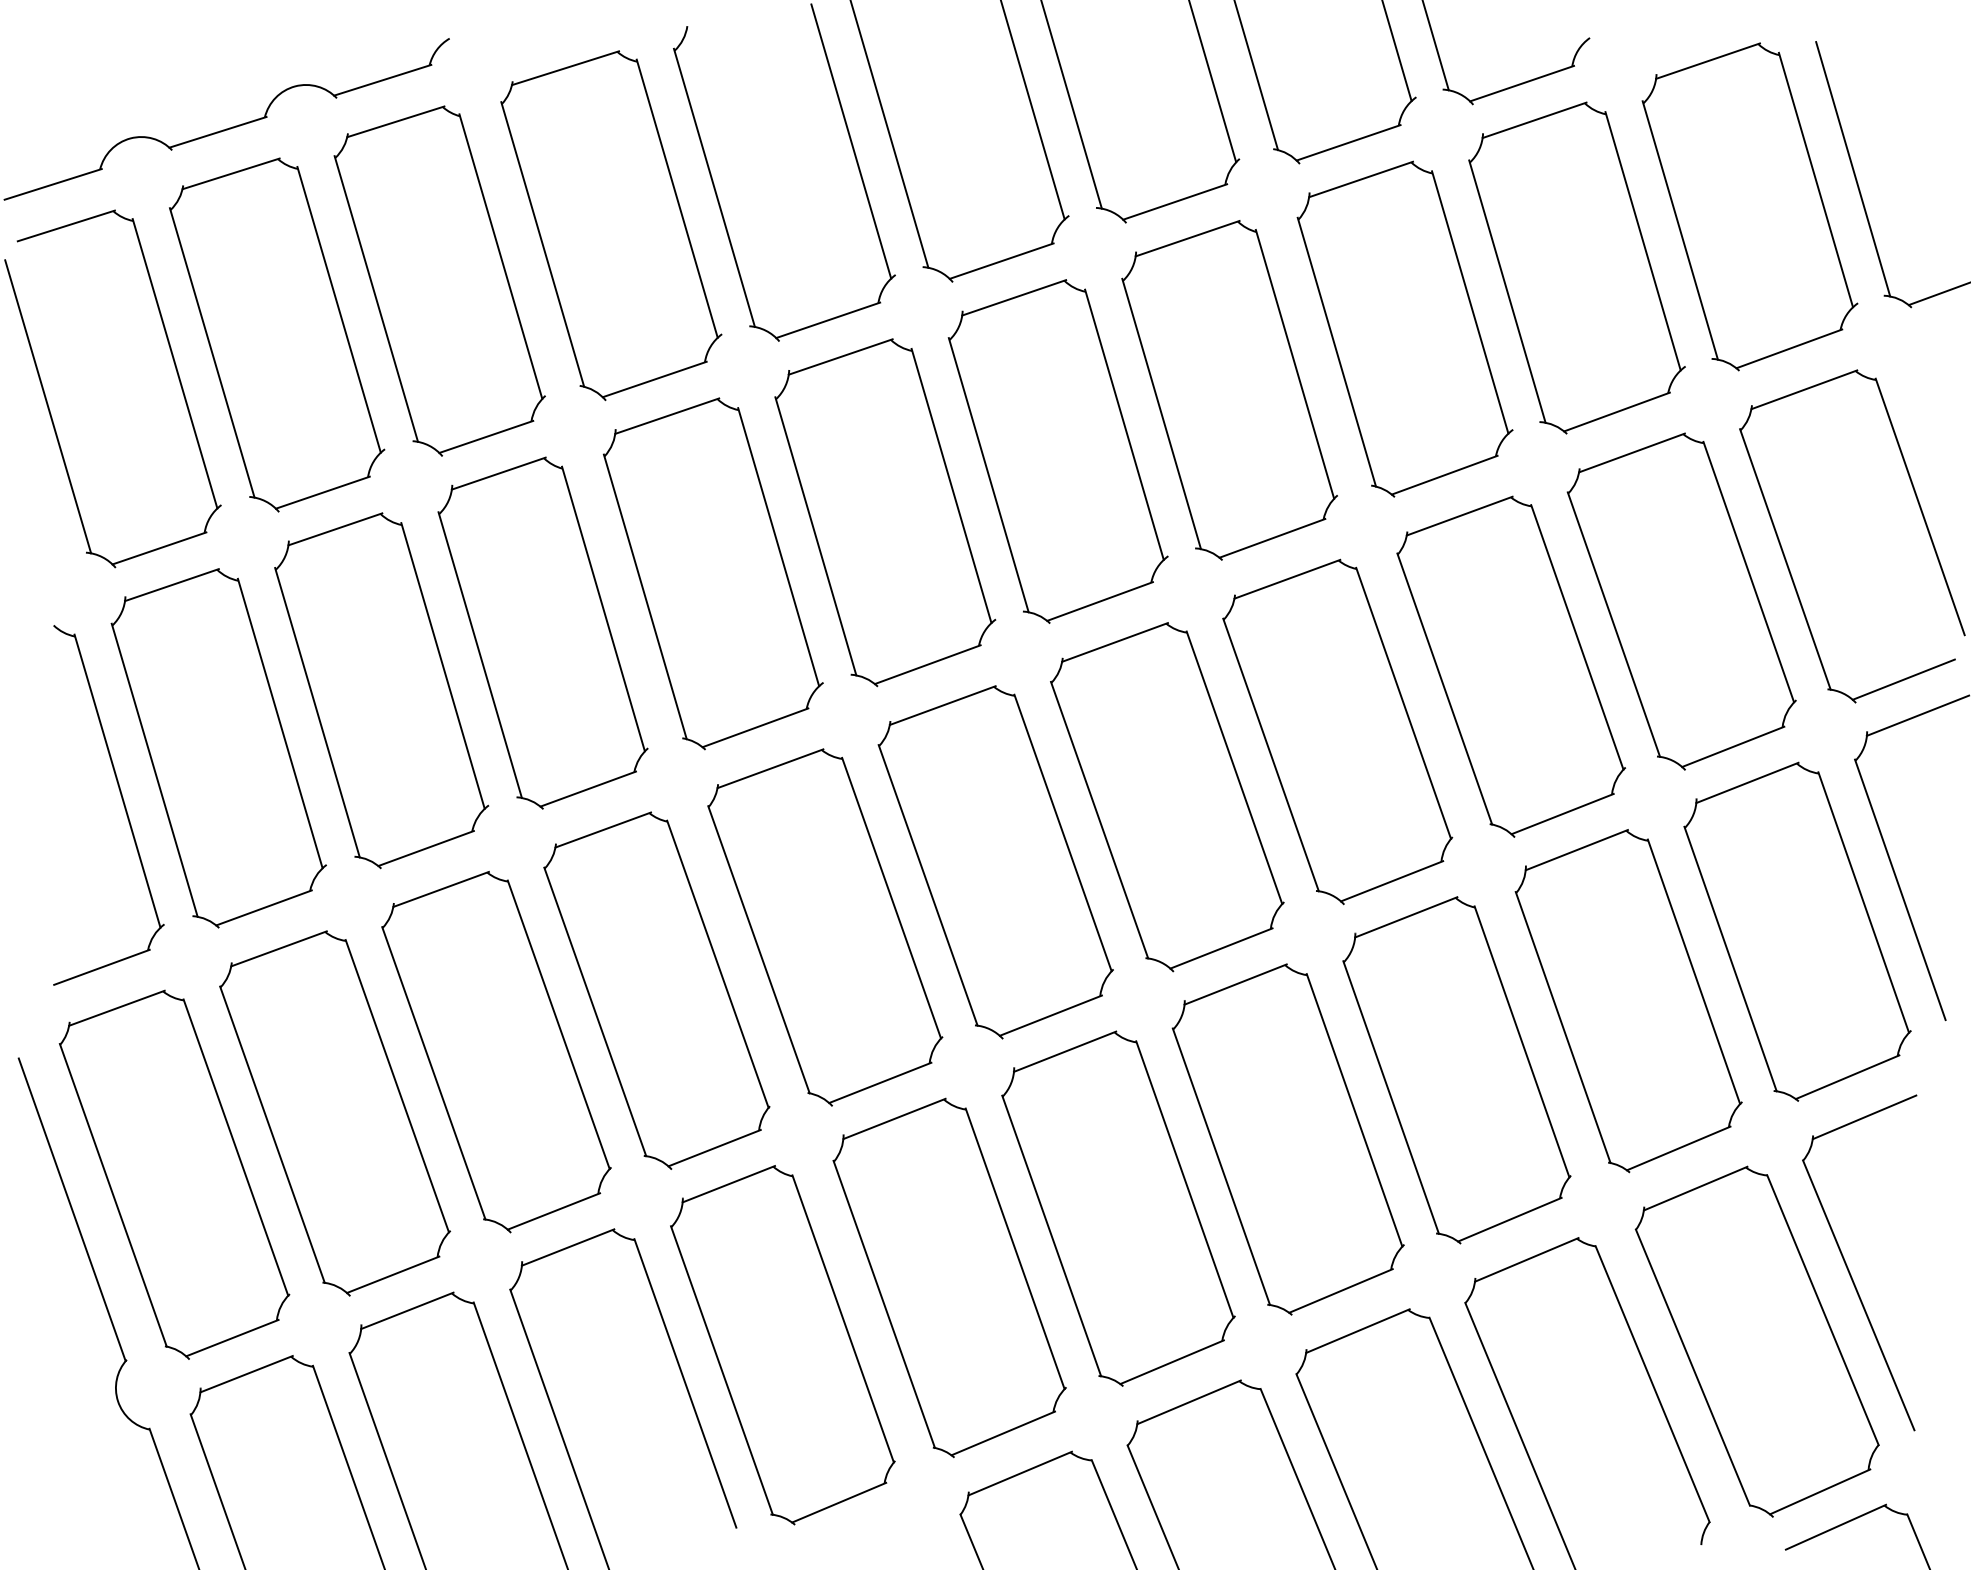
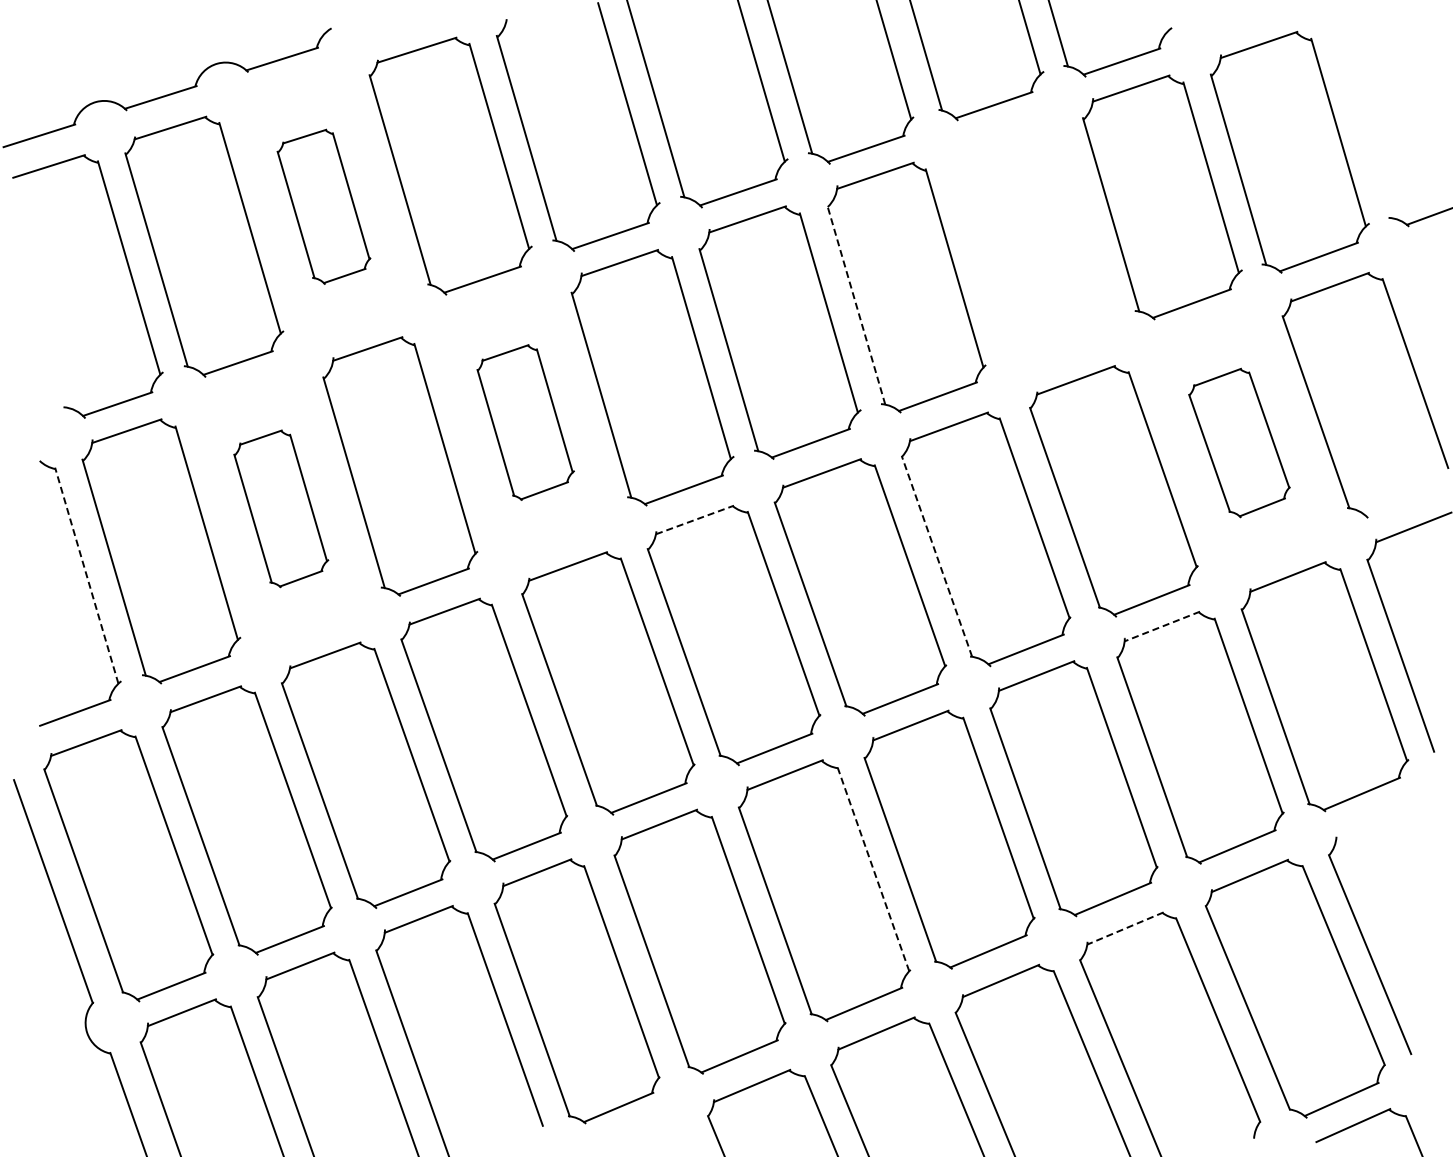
line: (1852, 169) -> (1365, 124), removed
part: (438, 280) -> (323, 206), size x0.6
part: (1404, 329) -> (1035, 242), removed
line: (47, 406) -> (35, 299), removed
line: (1161, 414) -> (856, 305), solid -> dashed
part: (712, 573) -> (525, 422), size x0.6
part: (1681, 600) -> (1239, 442), size x0.6
line: (1902, 679) -> (1402, 500), removed
part: (381, 690) -> (281, 508), size x0.6
line: (943, 704) -> (695, 519), solid -> dashed
line: (1270, 753) -> (936, 555), solid -> dashed
line: (117, 780) -> (86, 575), solid -> dashed
line: (1575, 850) -> (1161, 626), solid -> dashed
line: (1864, 1117) -> (1374, 823), removed
line: (1184, 1178) -> (873, 868), solid -> dashed
line: (1526, 1259) -> (1125, 928), solid -> dashed

